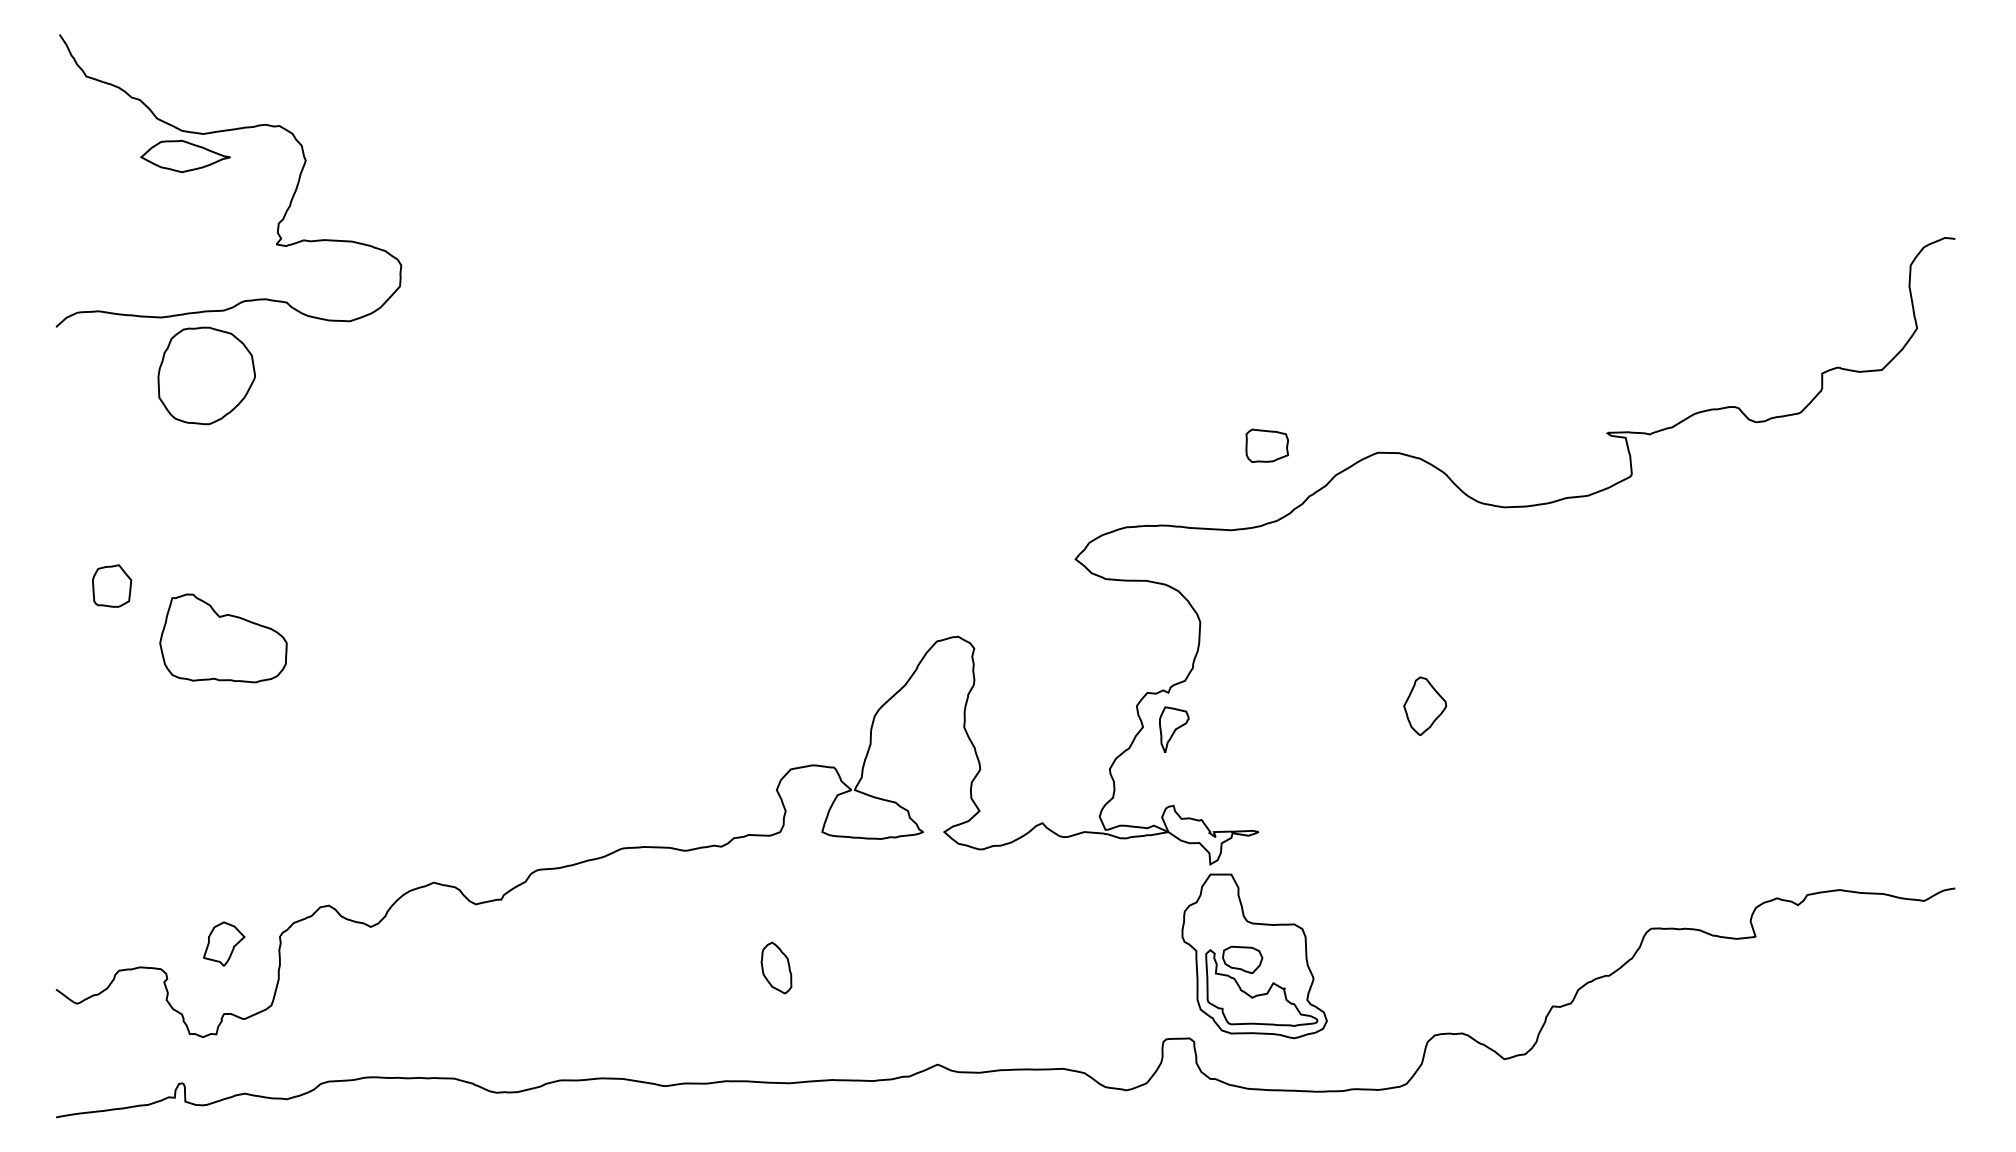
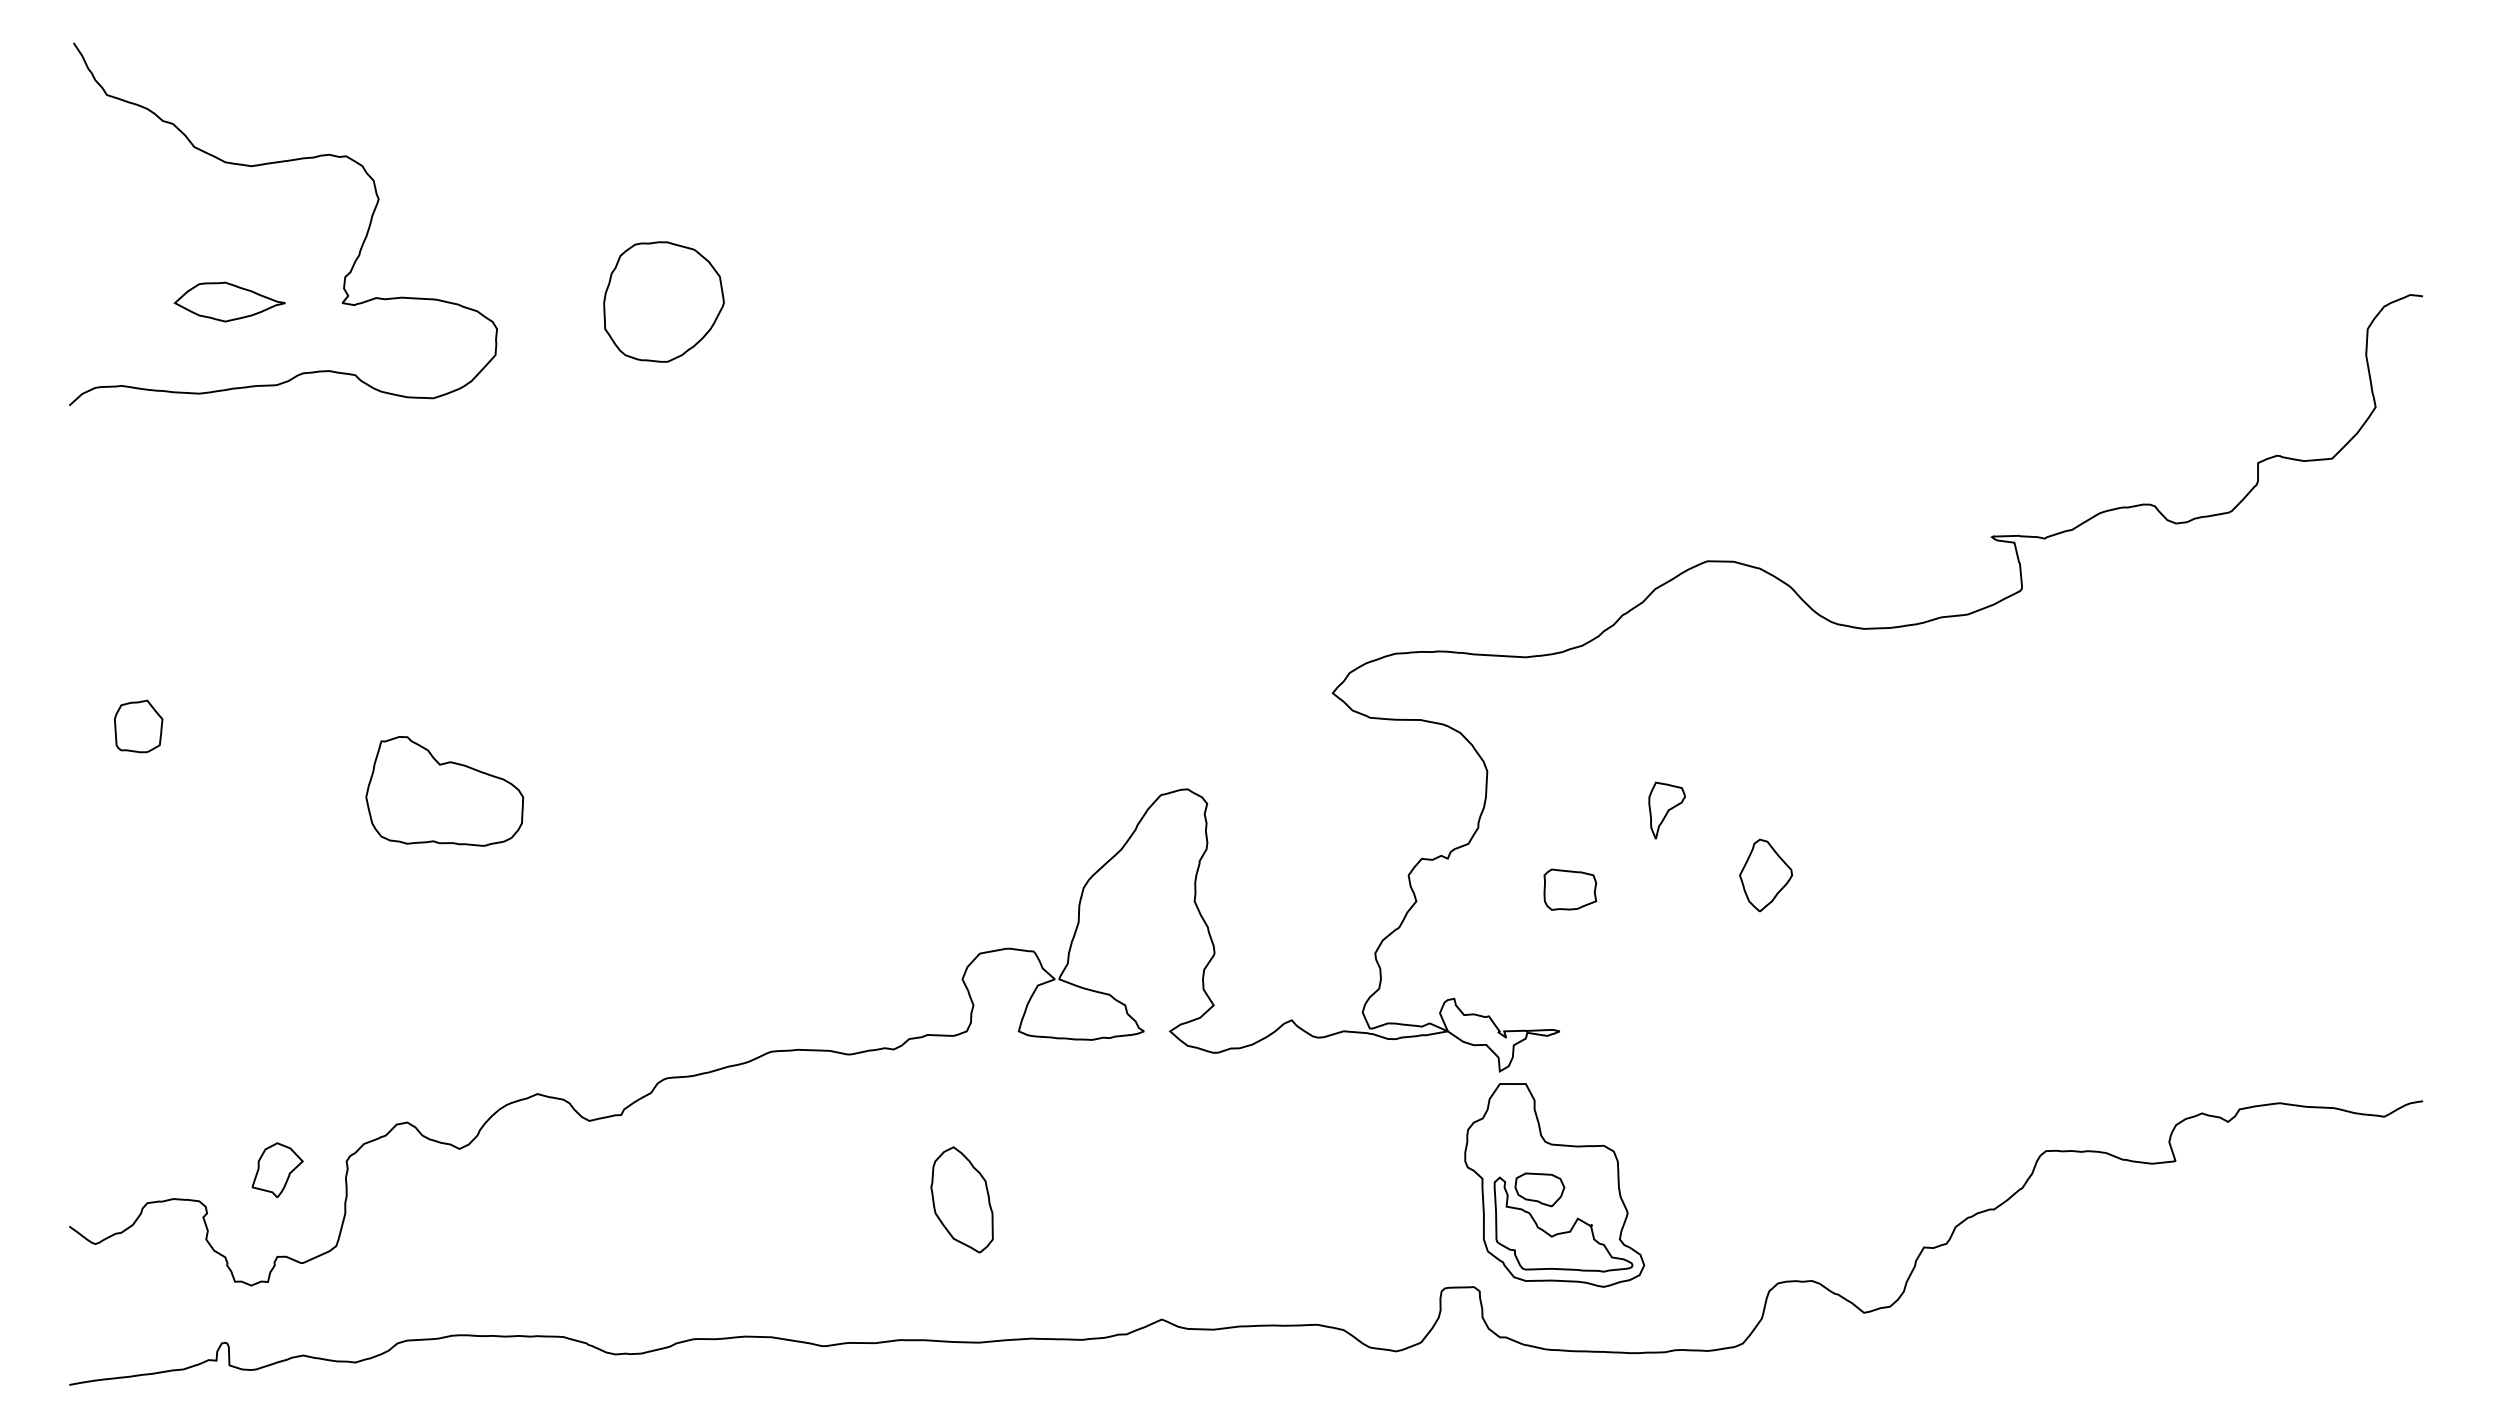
part: (185, 156) -> (229, 301), moved
part: (206, 375) -> (663, 301), moved
part: (1267, 445) -> (1570, 889), moved
part: (223, 638) -> (444, 791), moved
part: (1173, 729) -> (1666, 810), moved
part: (776, 967) -> (961, 1199), size x1.67

